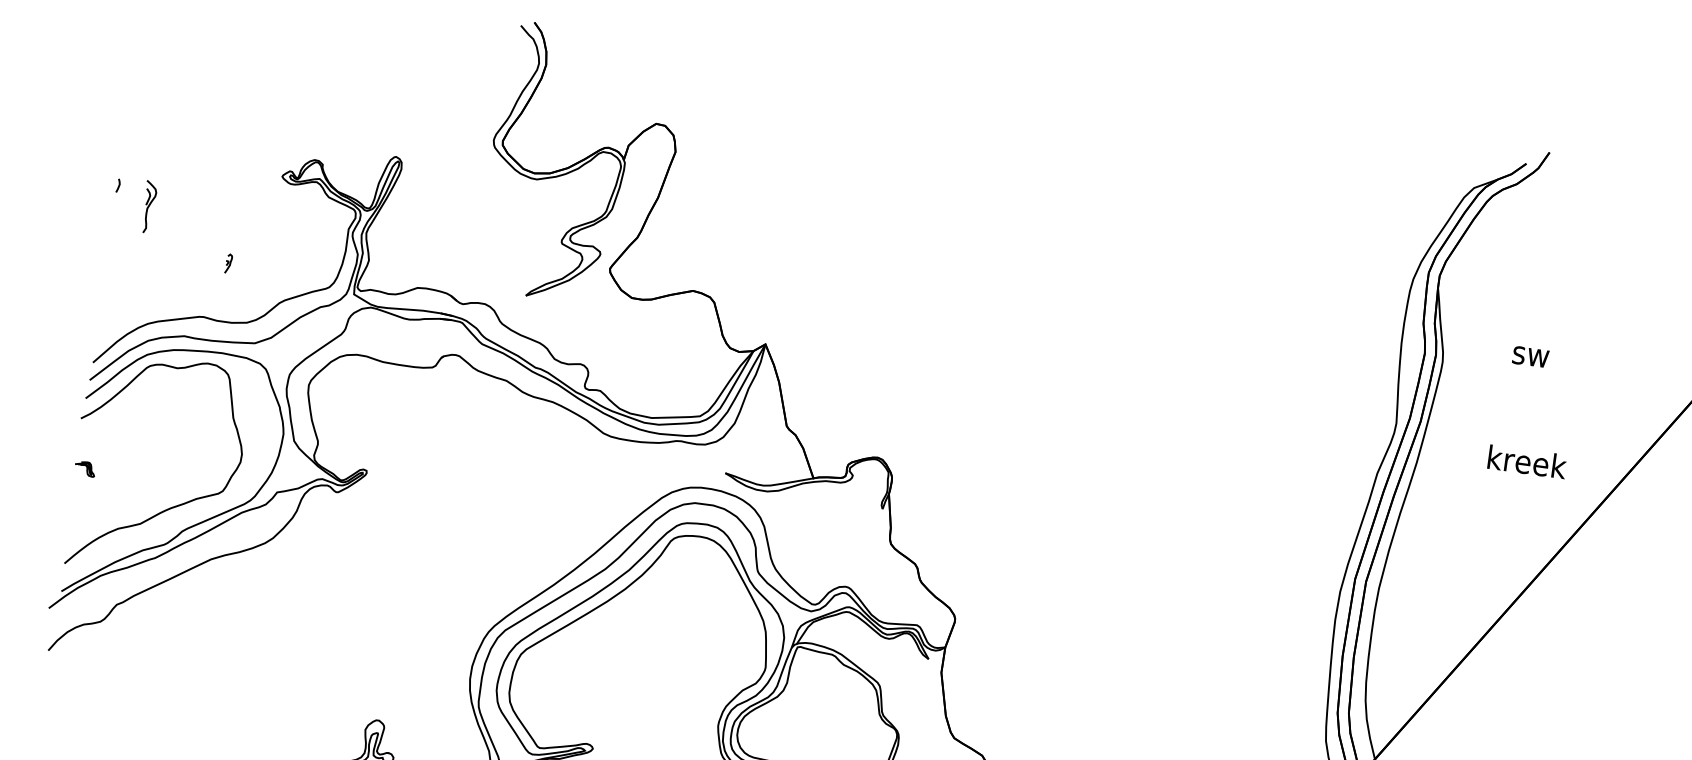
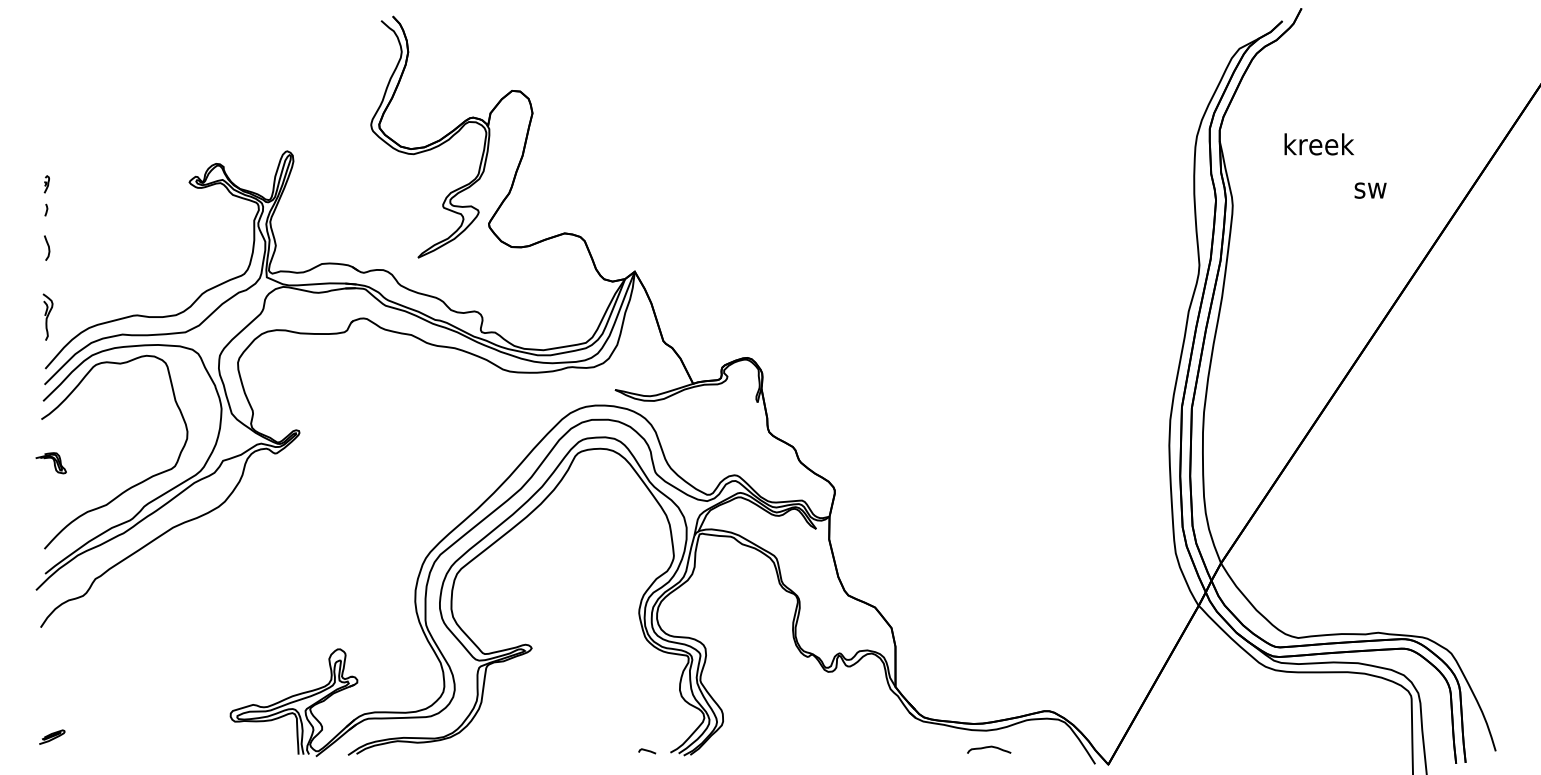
part: (148, 206) -> (47, 316), moved
curve: (114, 226) -> (47, 246), added
part: (228, 263) -> (46, 184), moved
text: (1530, 356) -> (1370, 190), moved
text: (1526, 461) -> (1318, 144), moved
part: (84, 469) -> (50, 463), size x1.67

